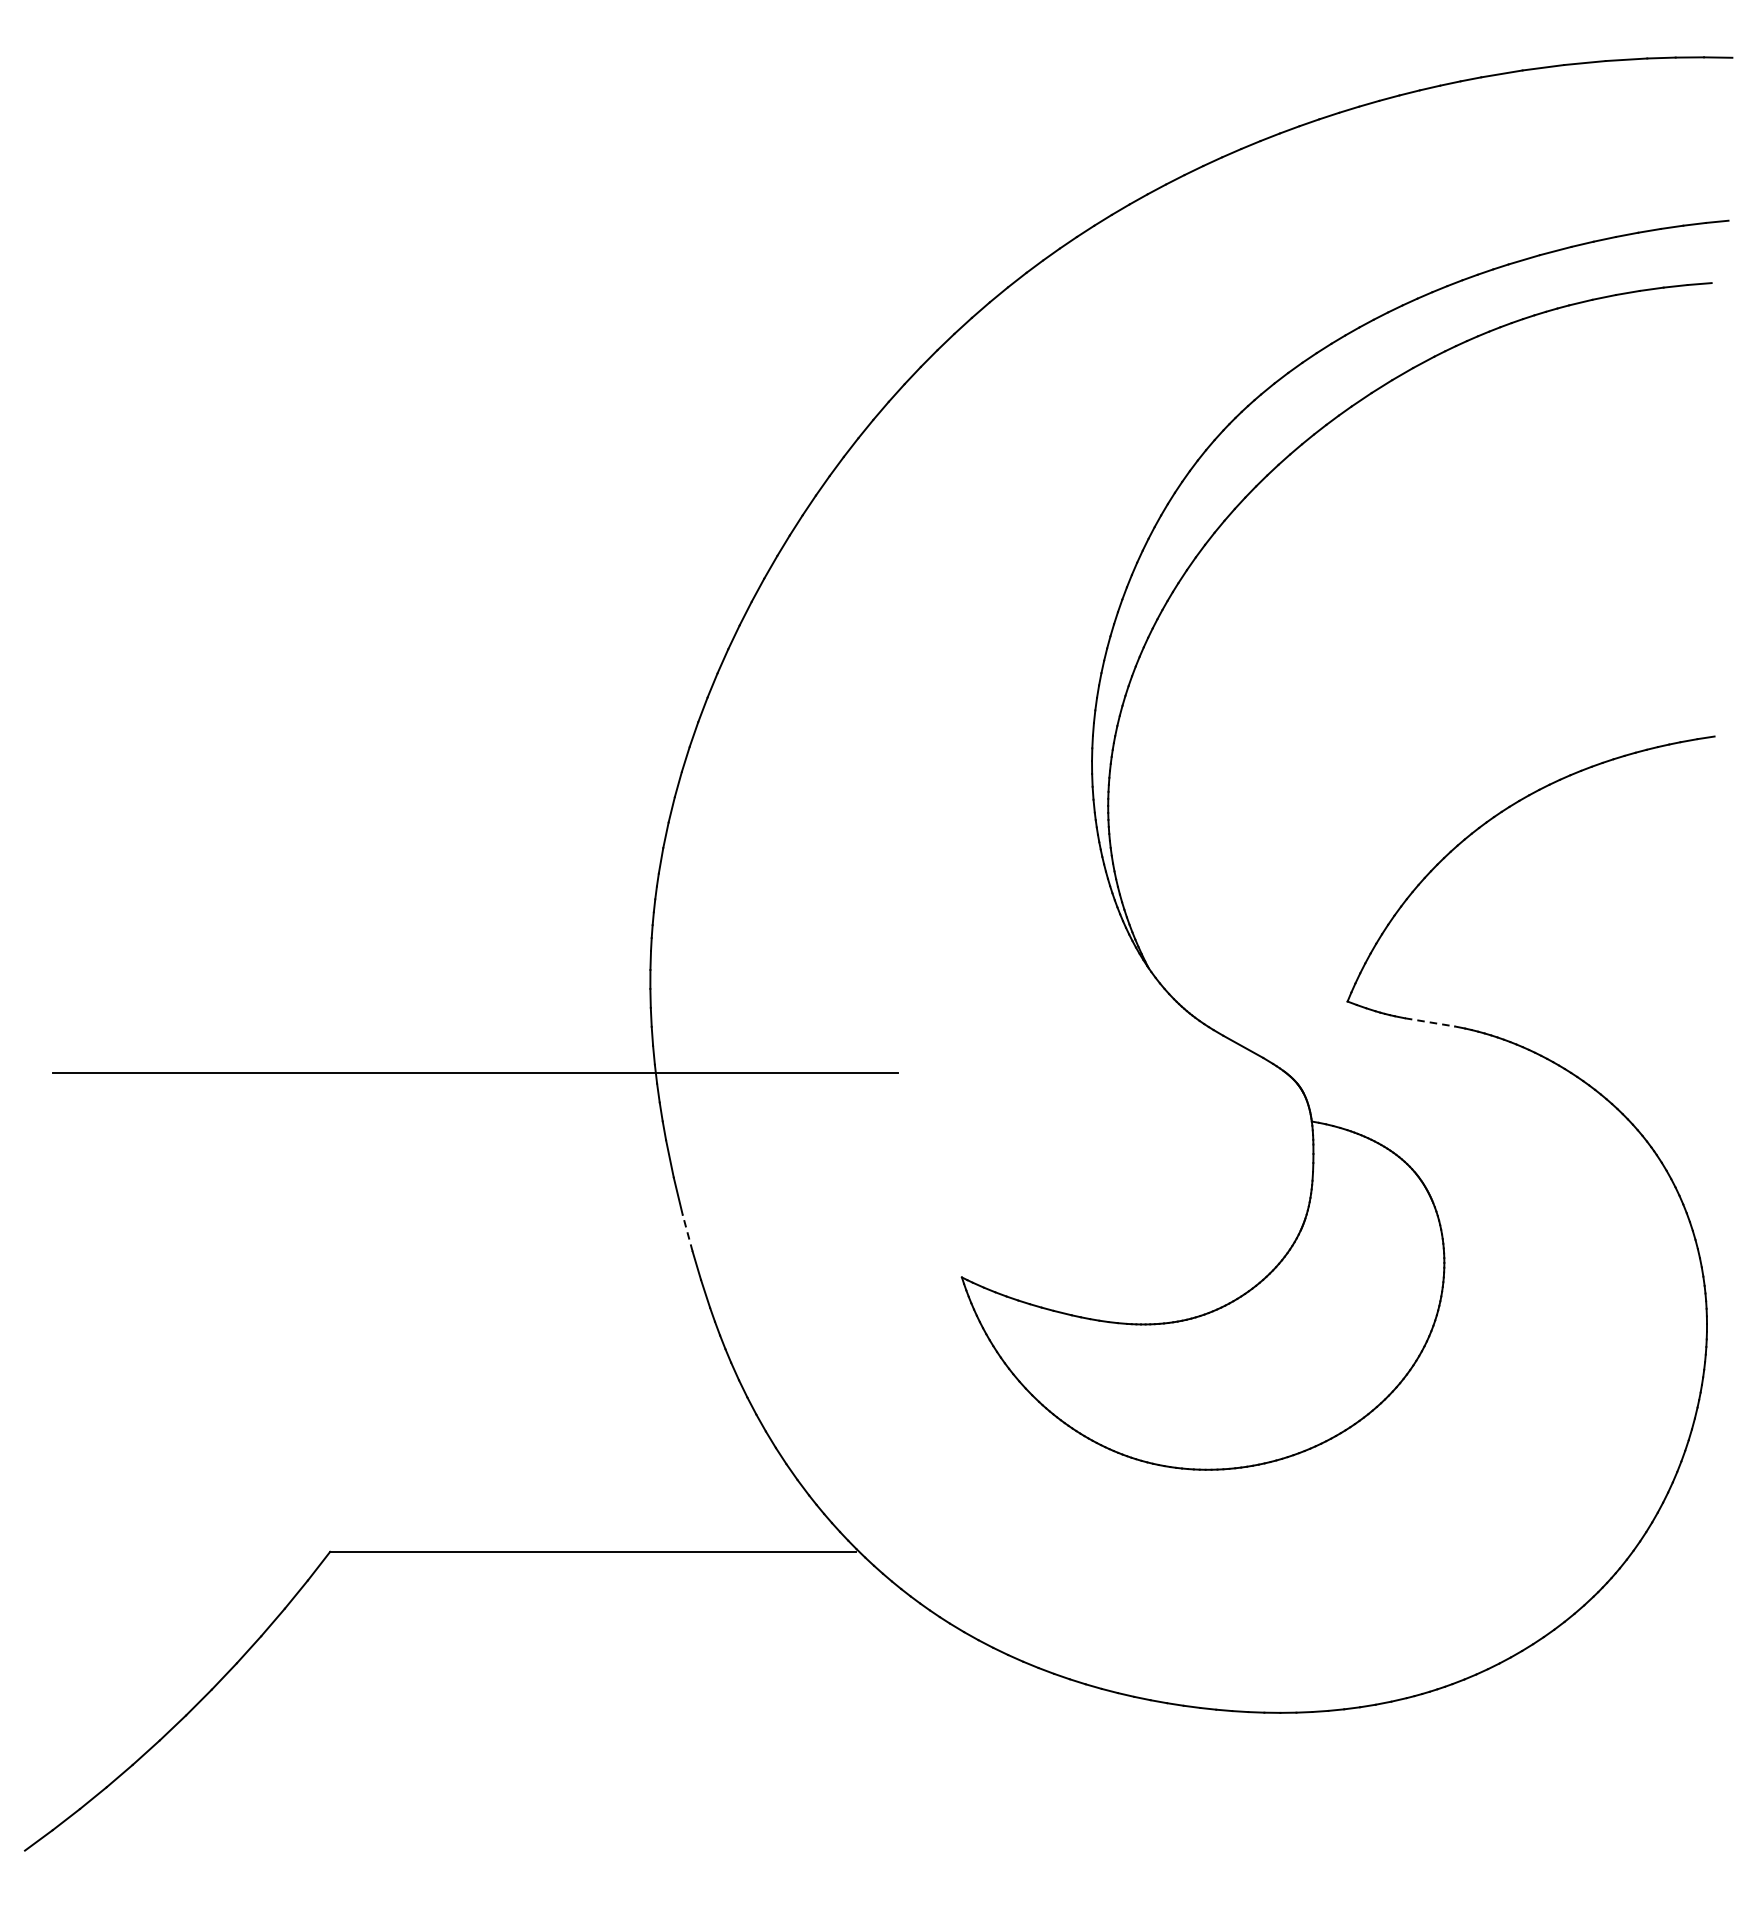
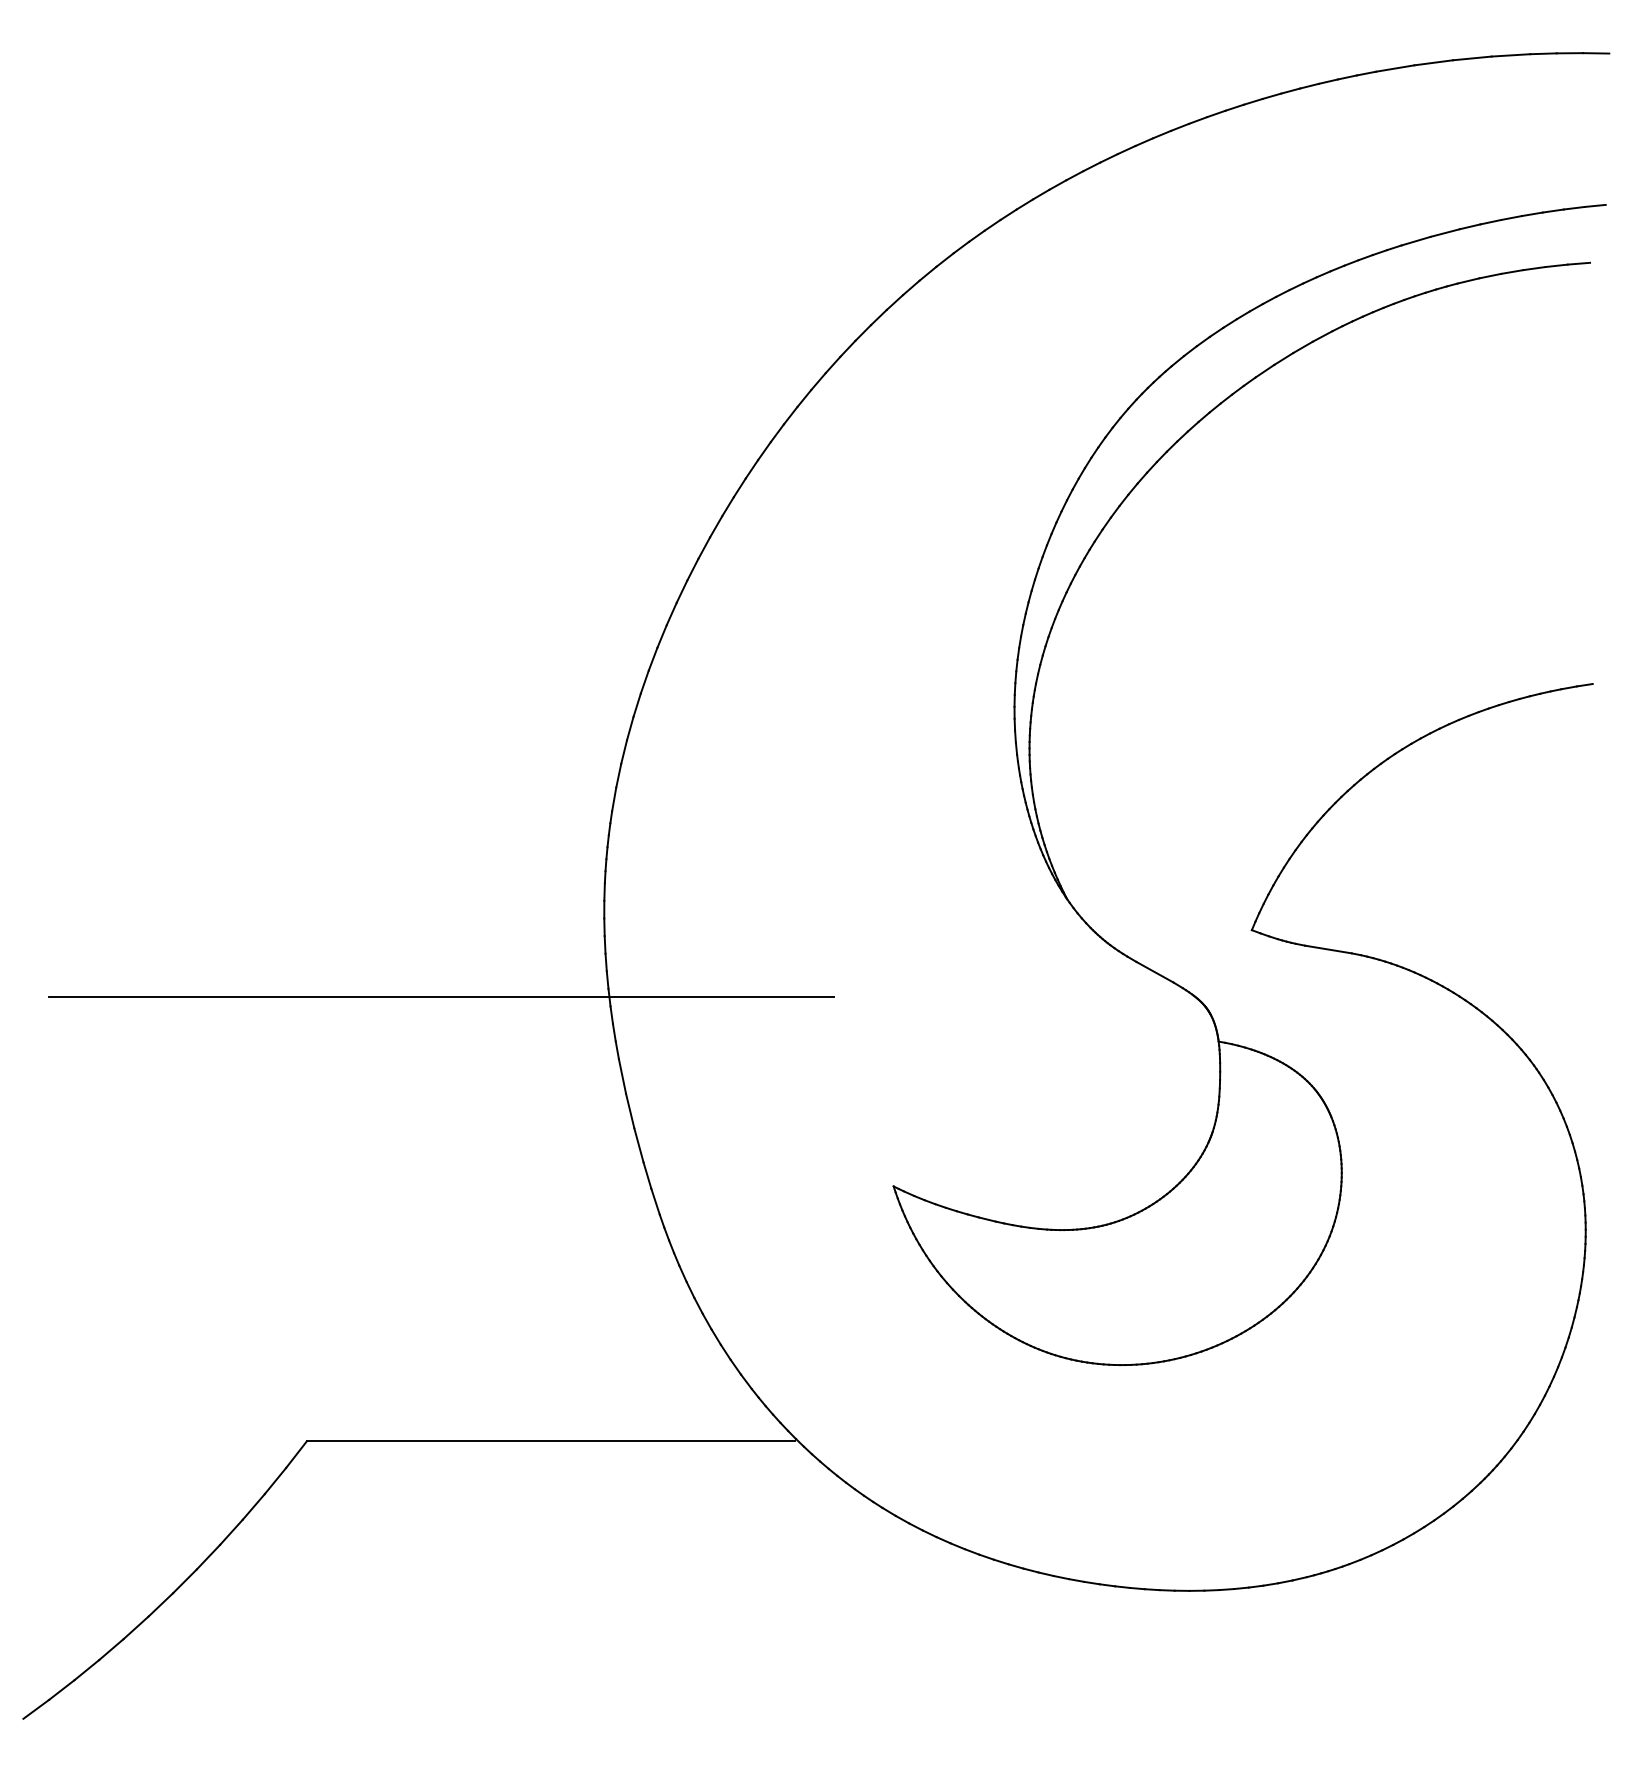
line: (1430, 1022) -> (1328, 949), dashed -> solid
line: (687, 1233) -> (638, 1145), dashed -> solid

